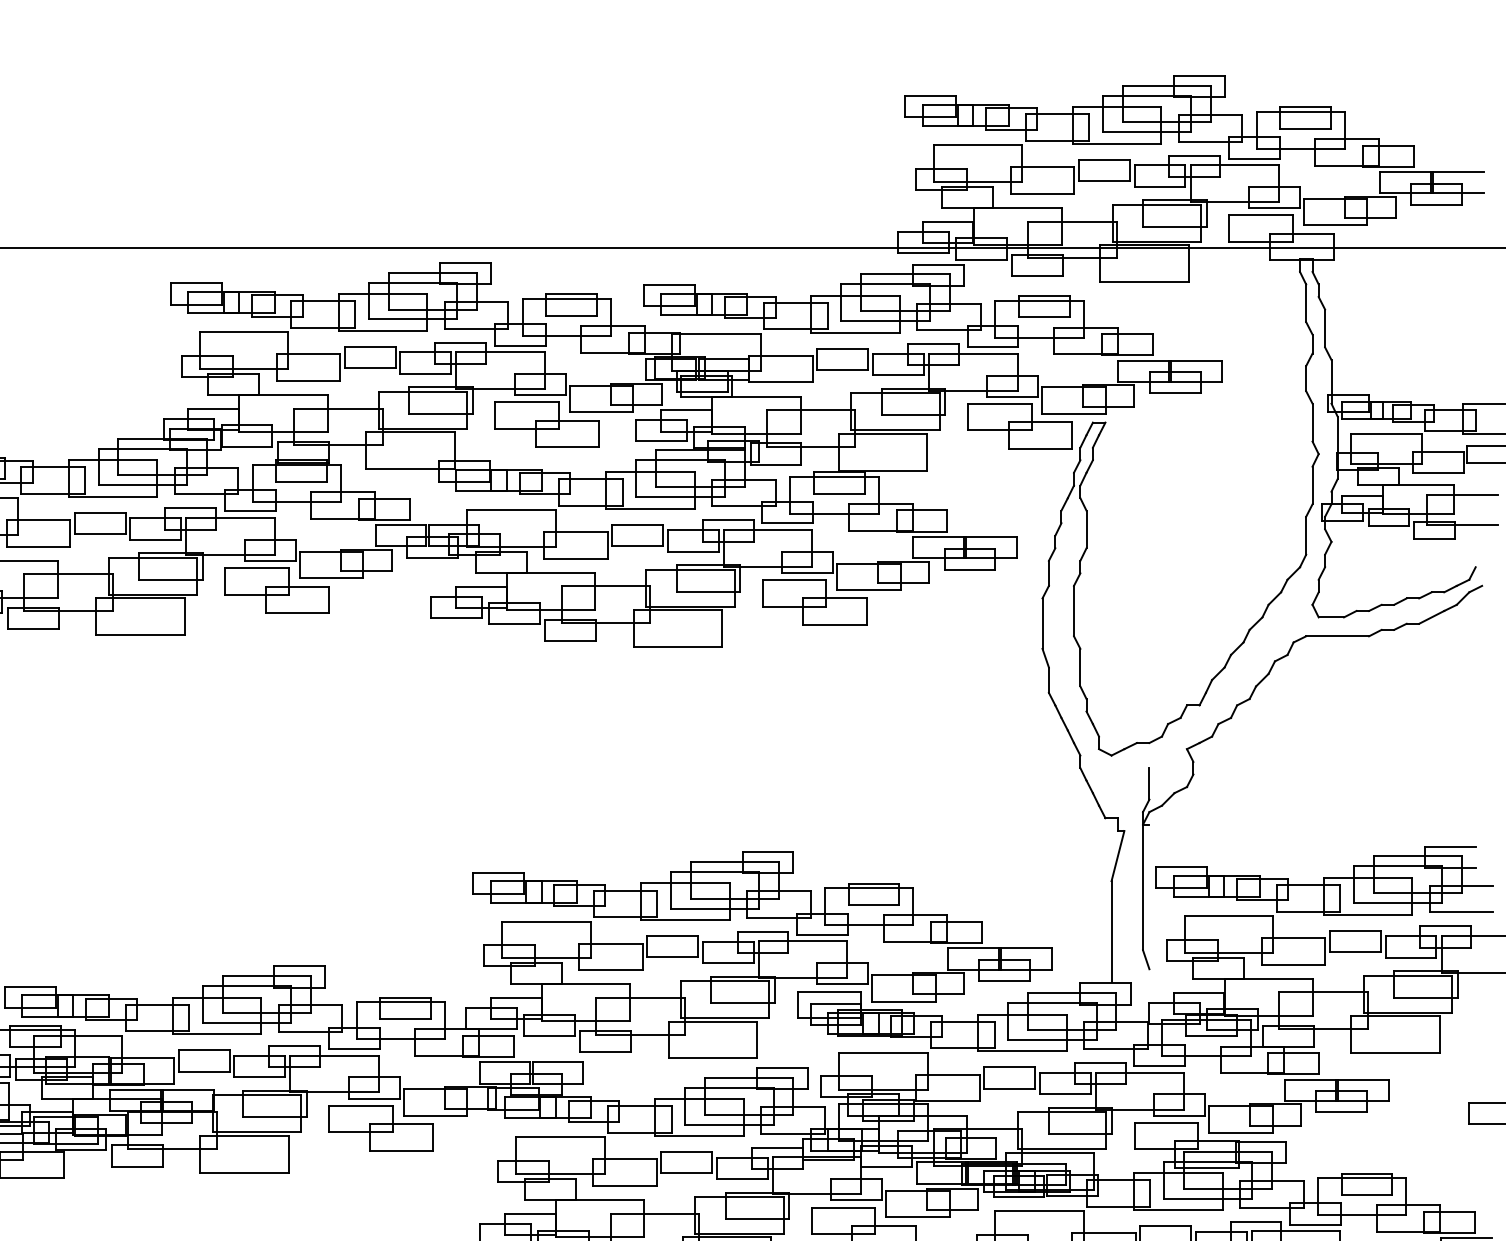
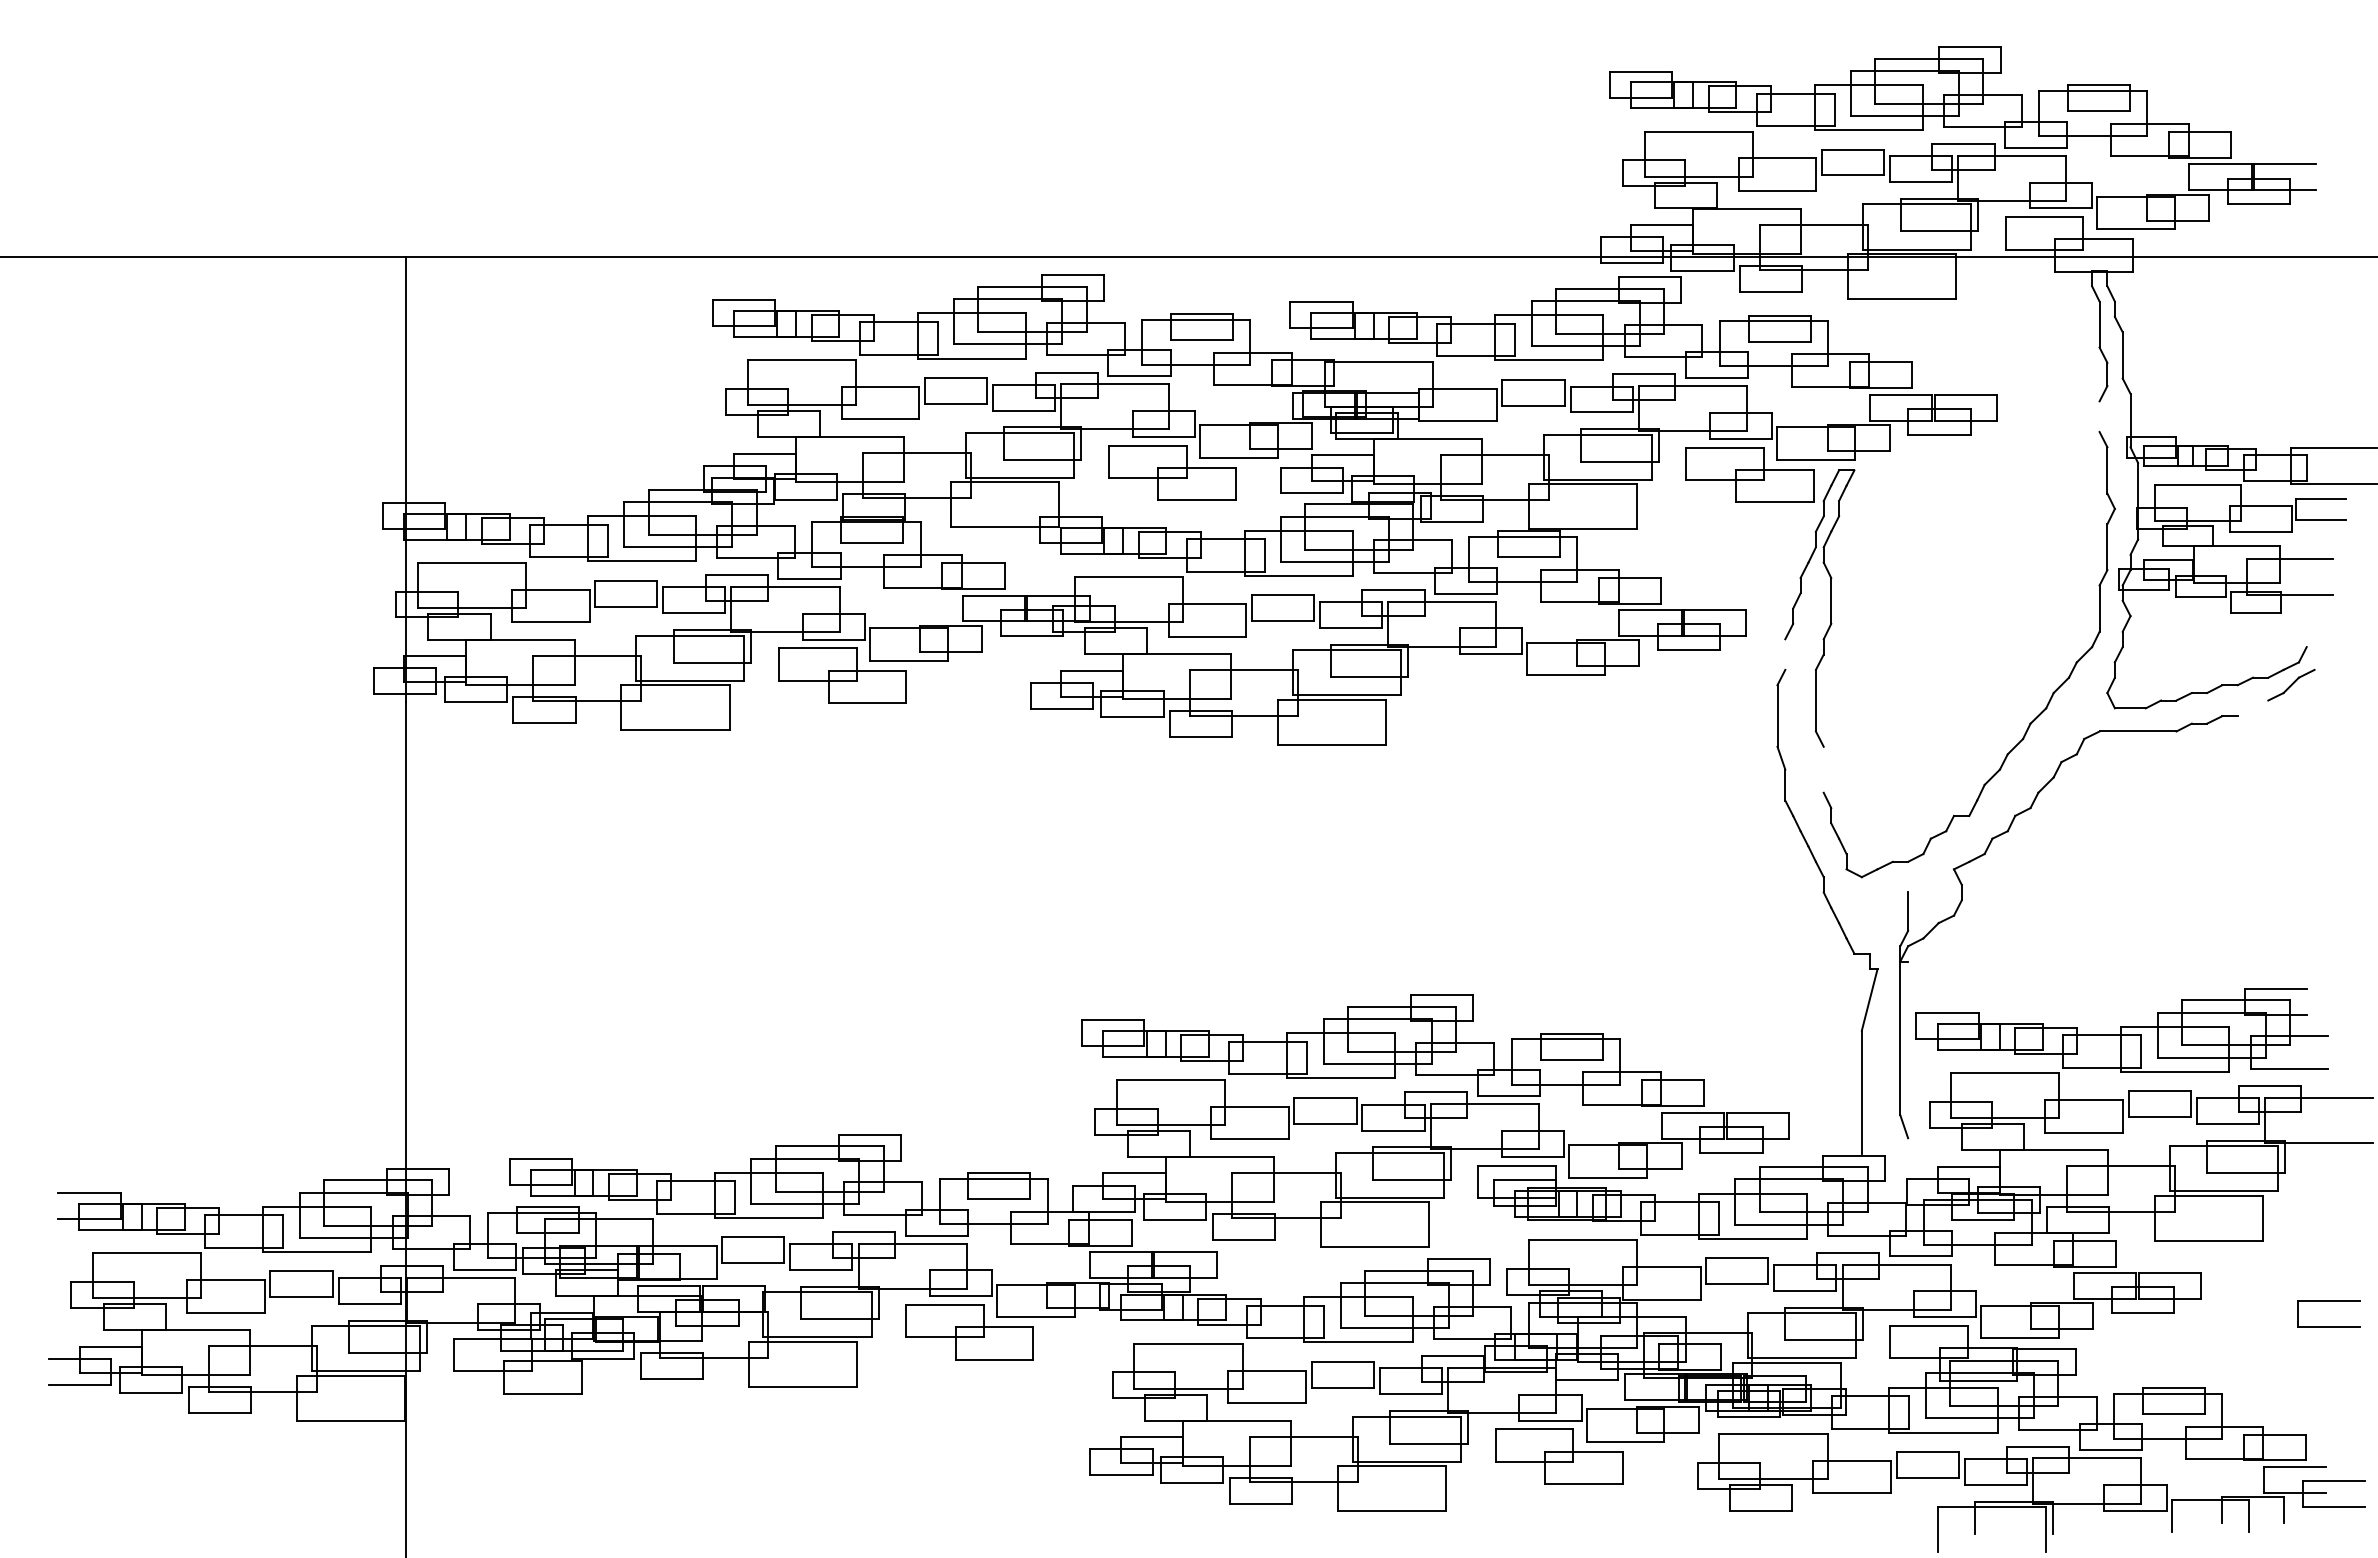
line: (1306, 378) -> (2099, 416), removed
line: (1049, 573) -> (1785, 654), removed
part: (814, 602) -> (1499, 690), removed
line: (1431, 617) -> (2252, 708), removed
line: (1080, 667) -> (1823, 769), removed

